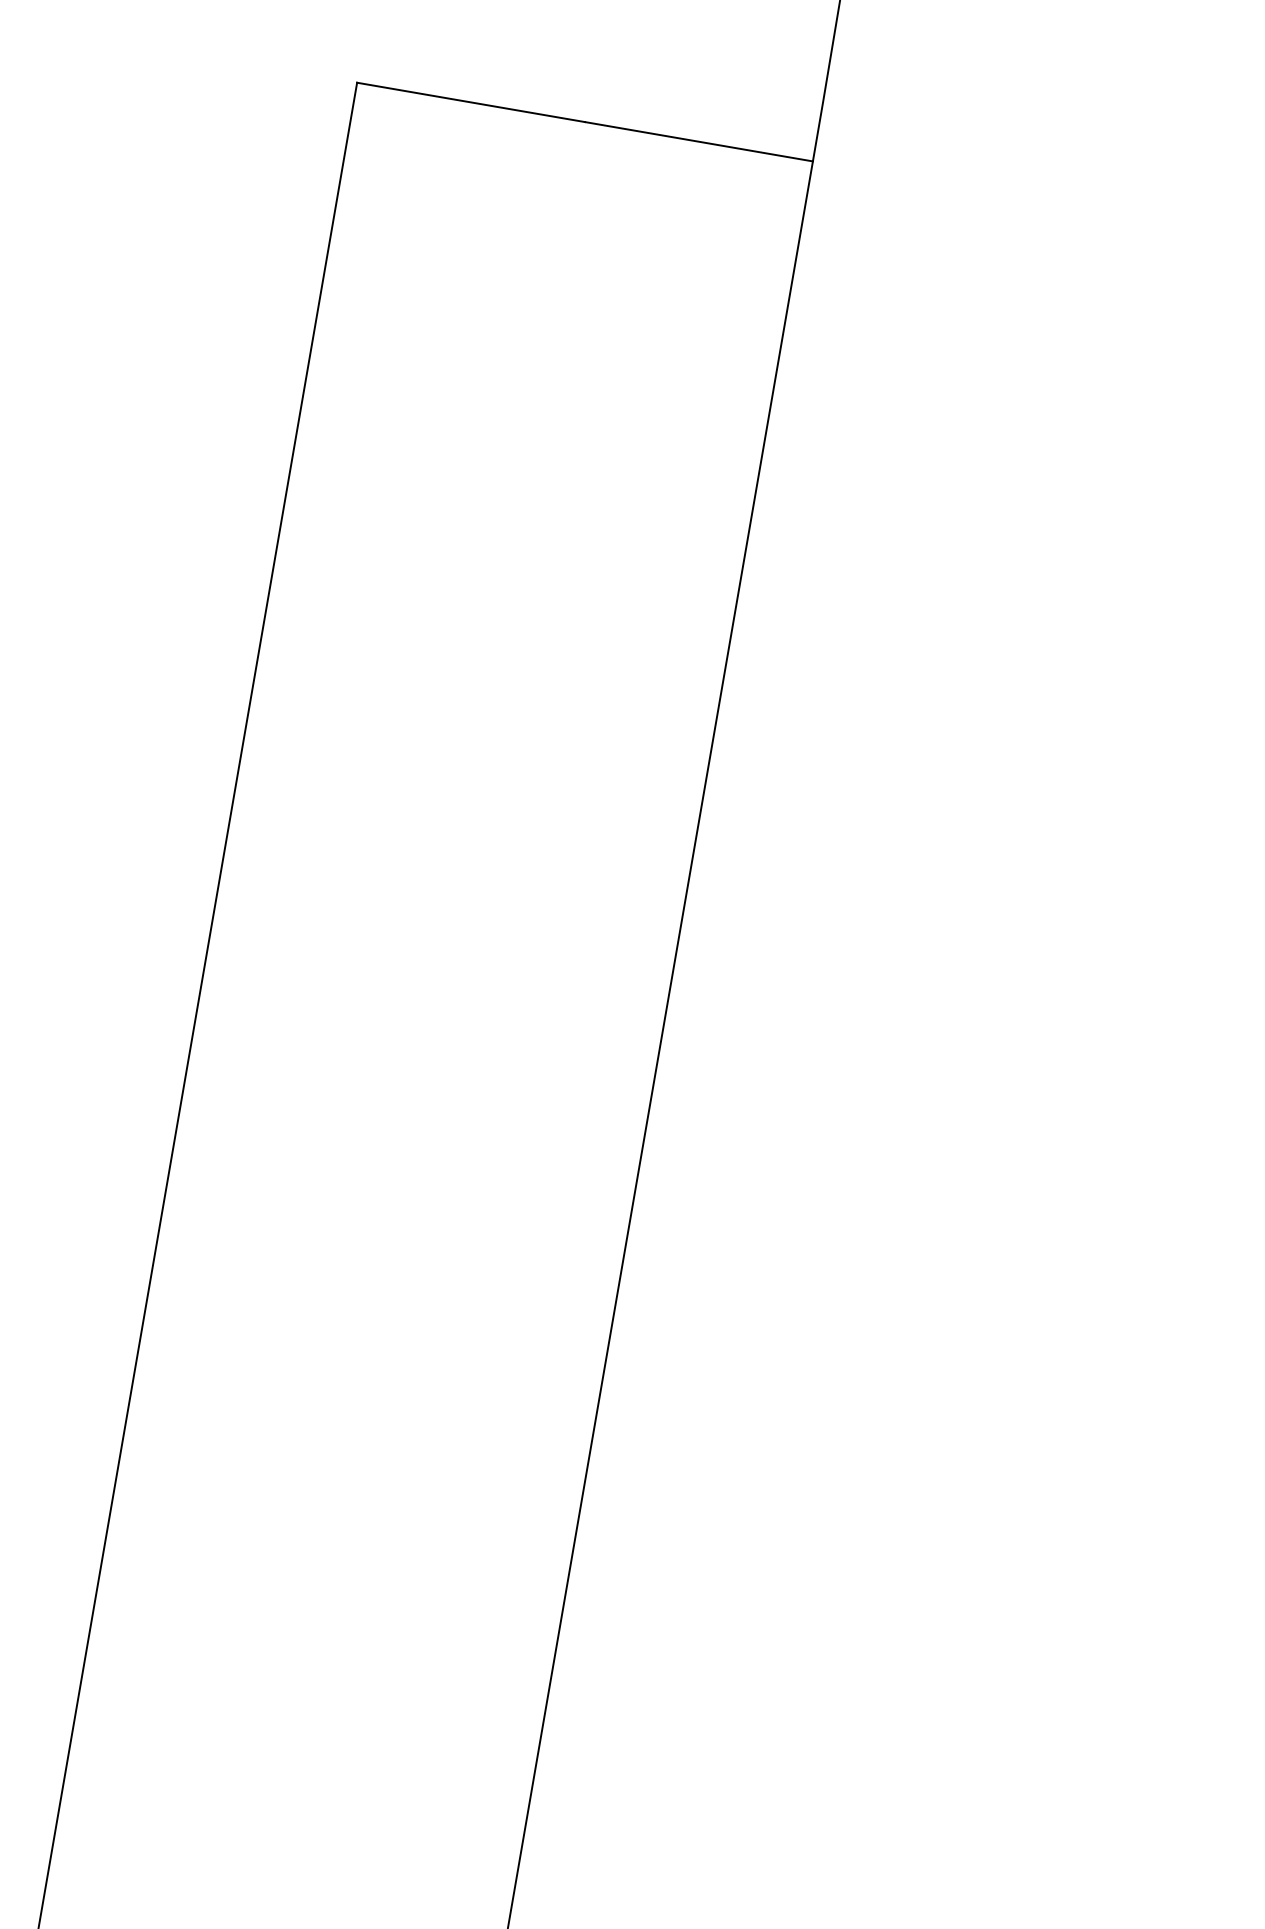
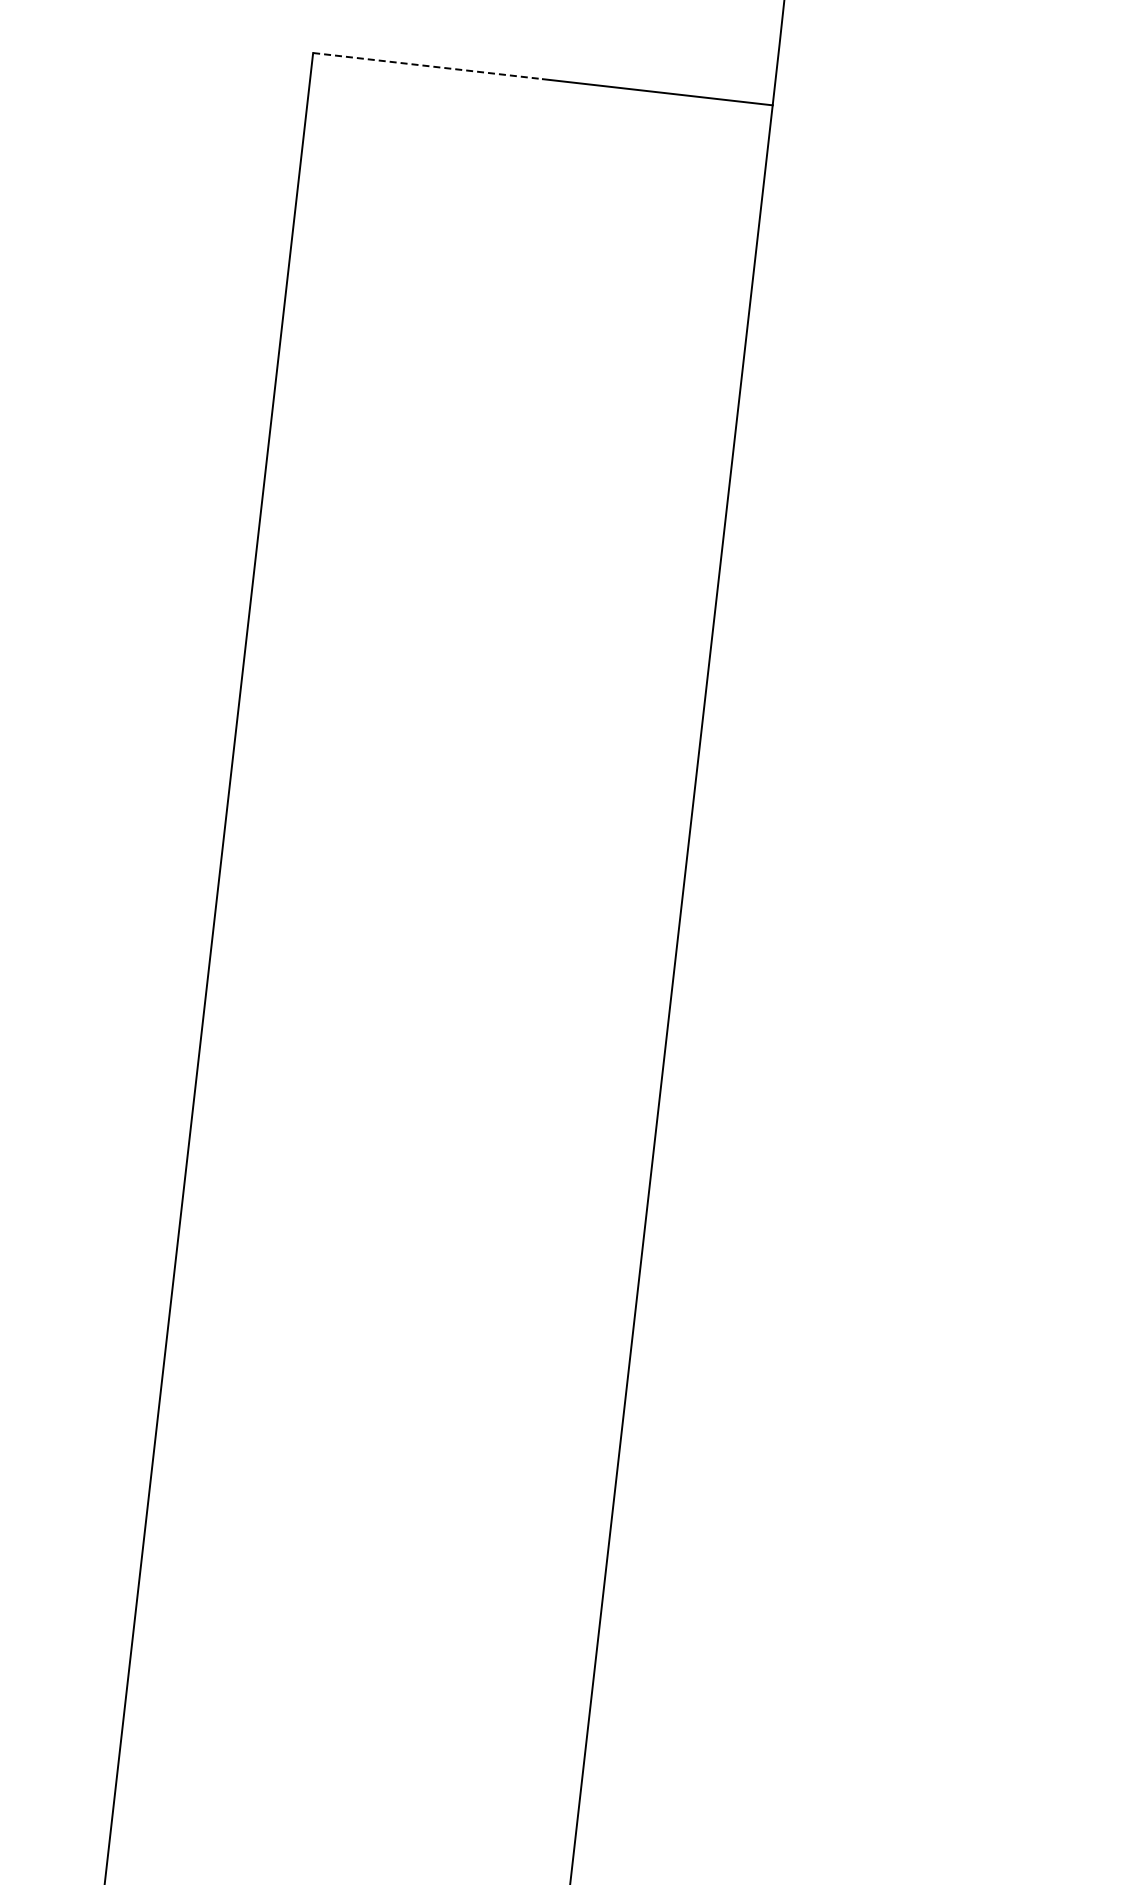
line: (471, 102) -> (428, 66), solid -> dashed

